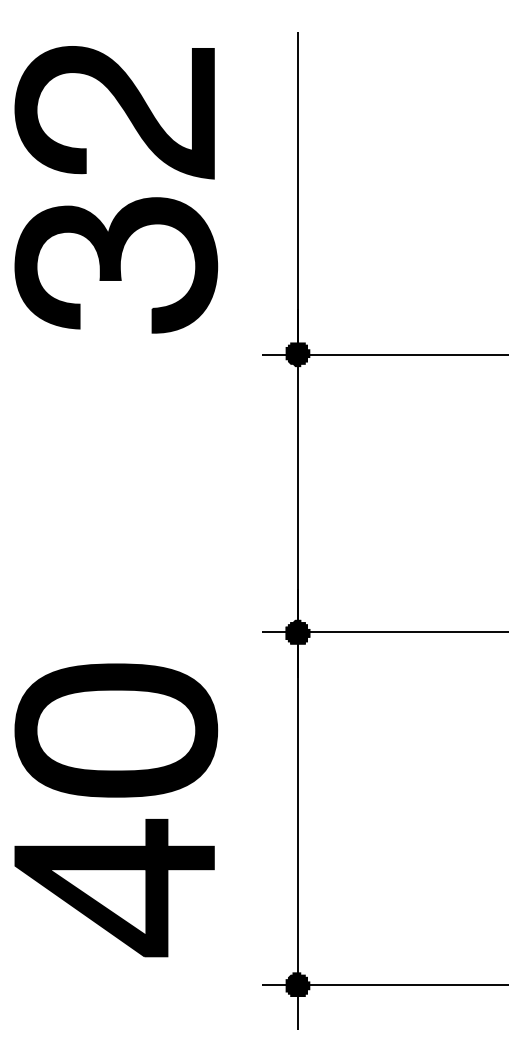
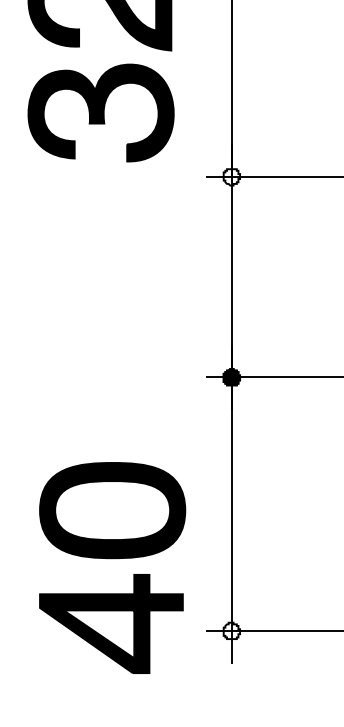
fill: (297, 354) -> (231, 177), removed
part: (116, 797) -> (112, 558), moved
fill: (297, 984) -> (231, 630), removed

